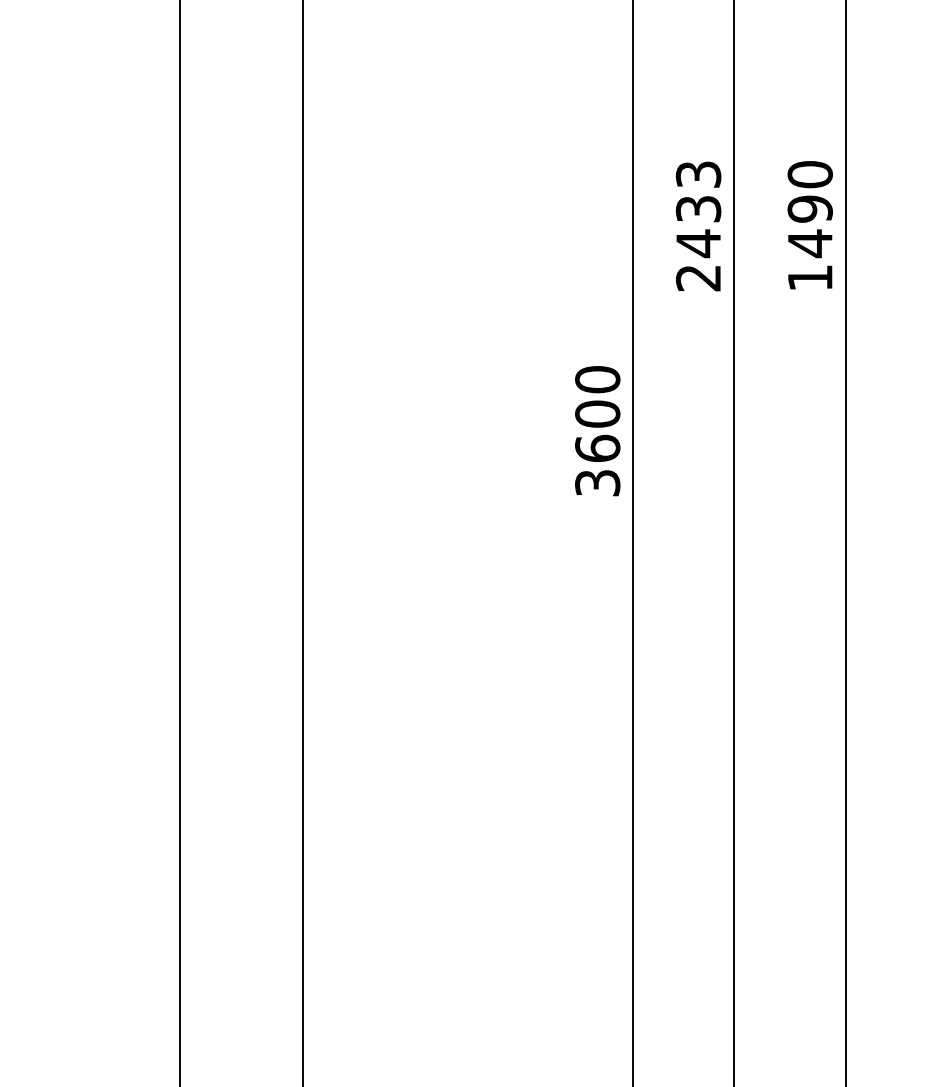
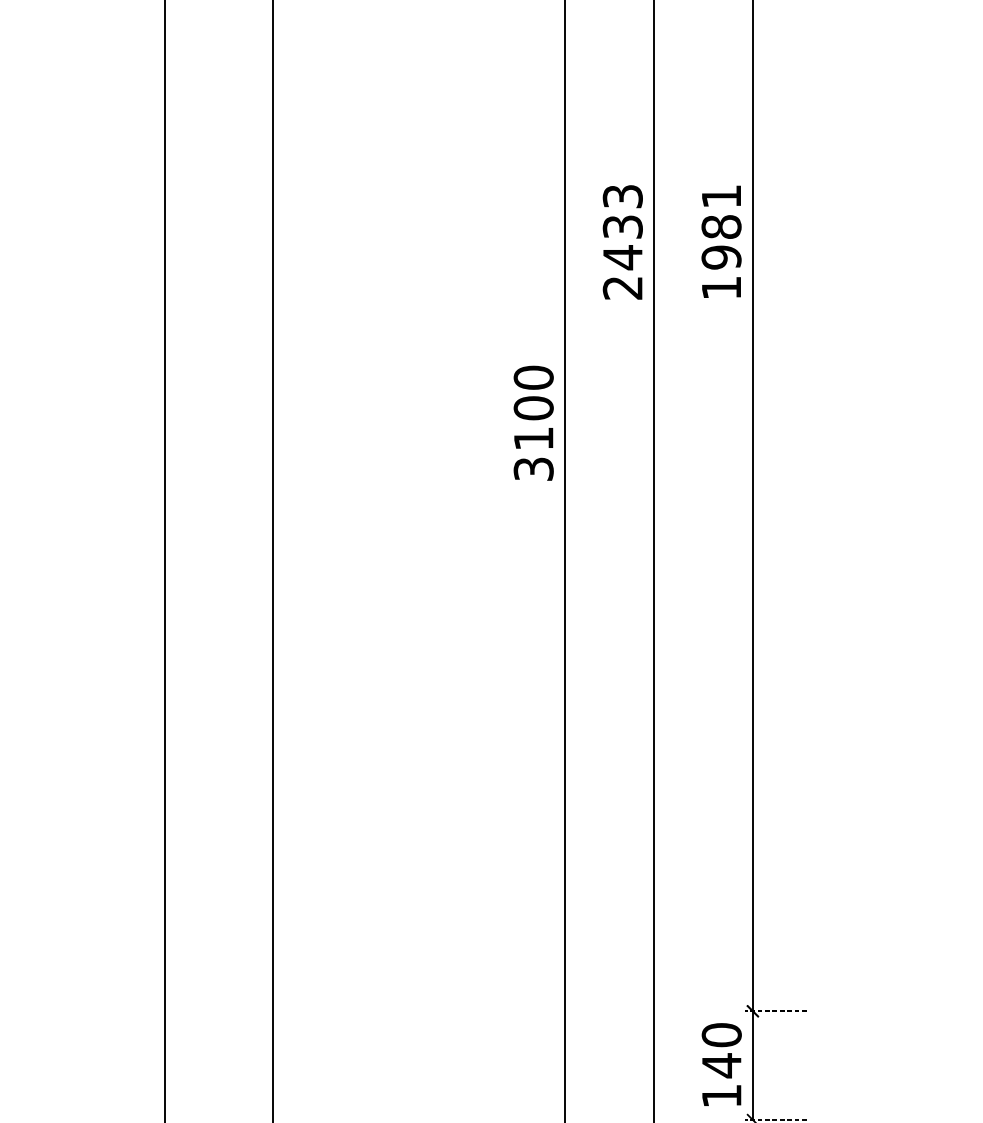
text: (810, 209) -> (721, 227), 1490 -> 1981
text: (597, 448) -> (533, 438), 3600 -> 3100

